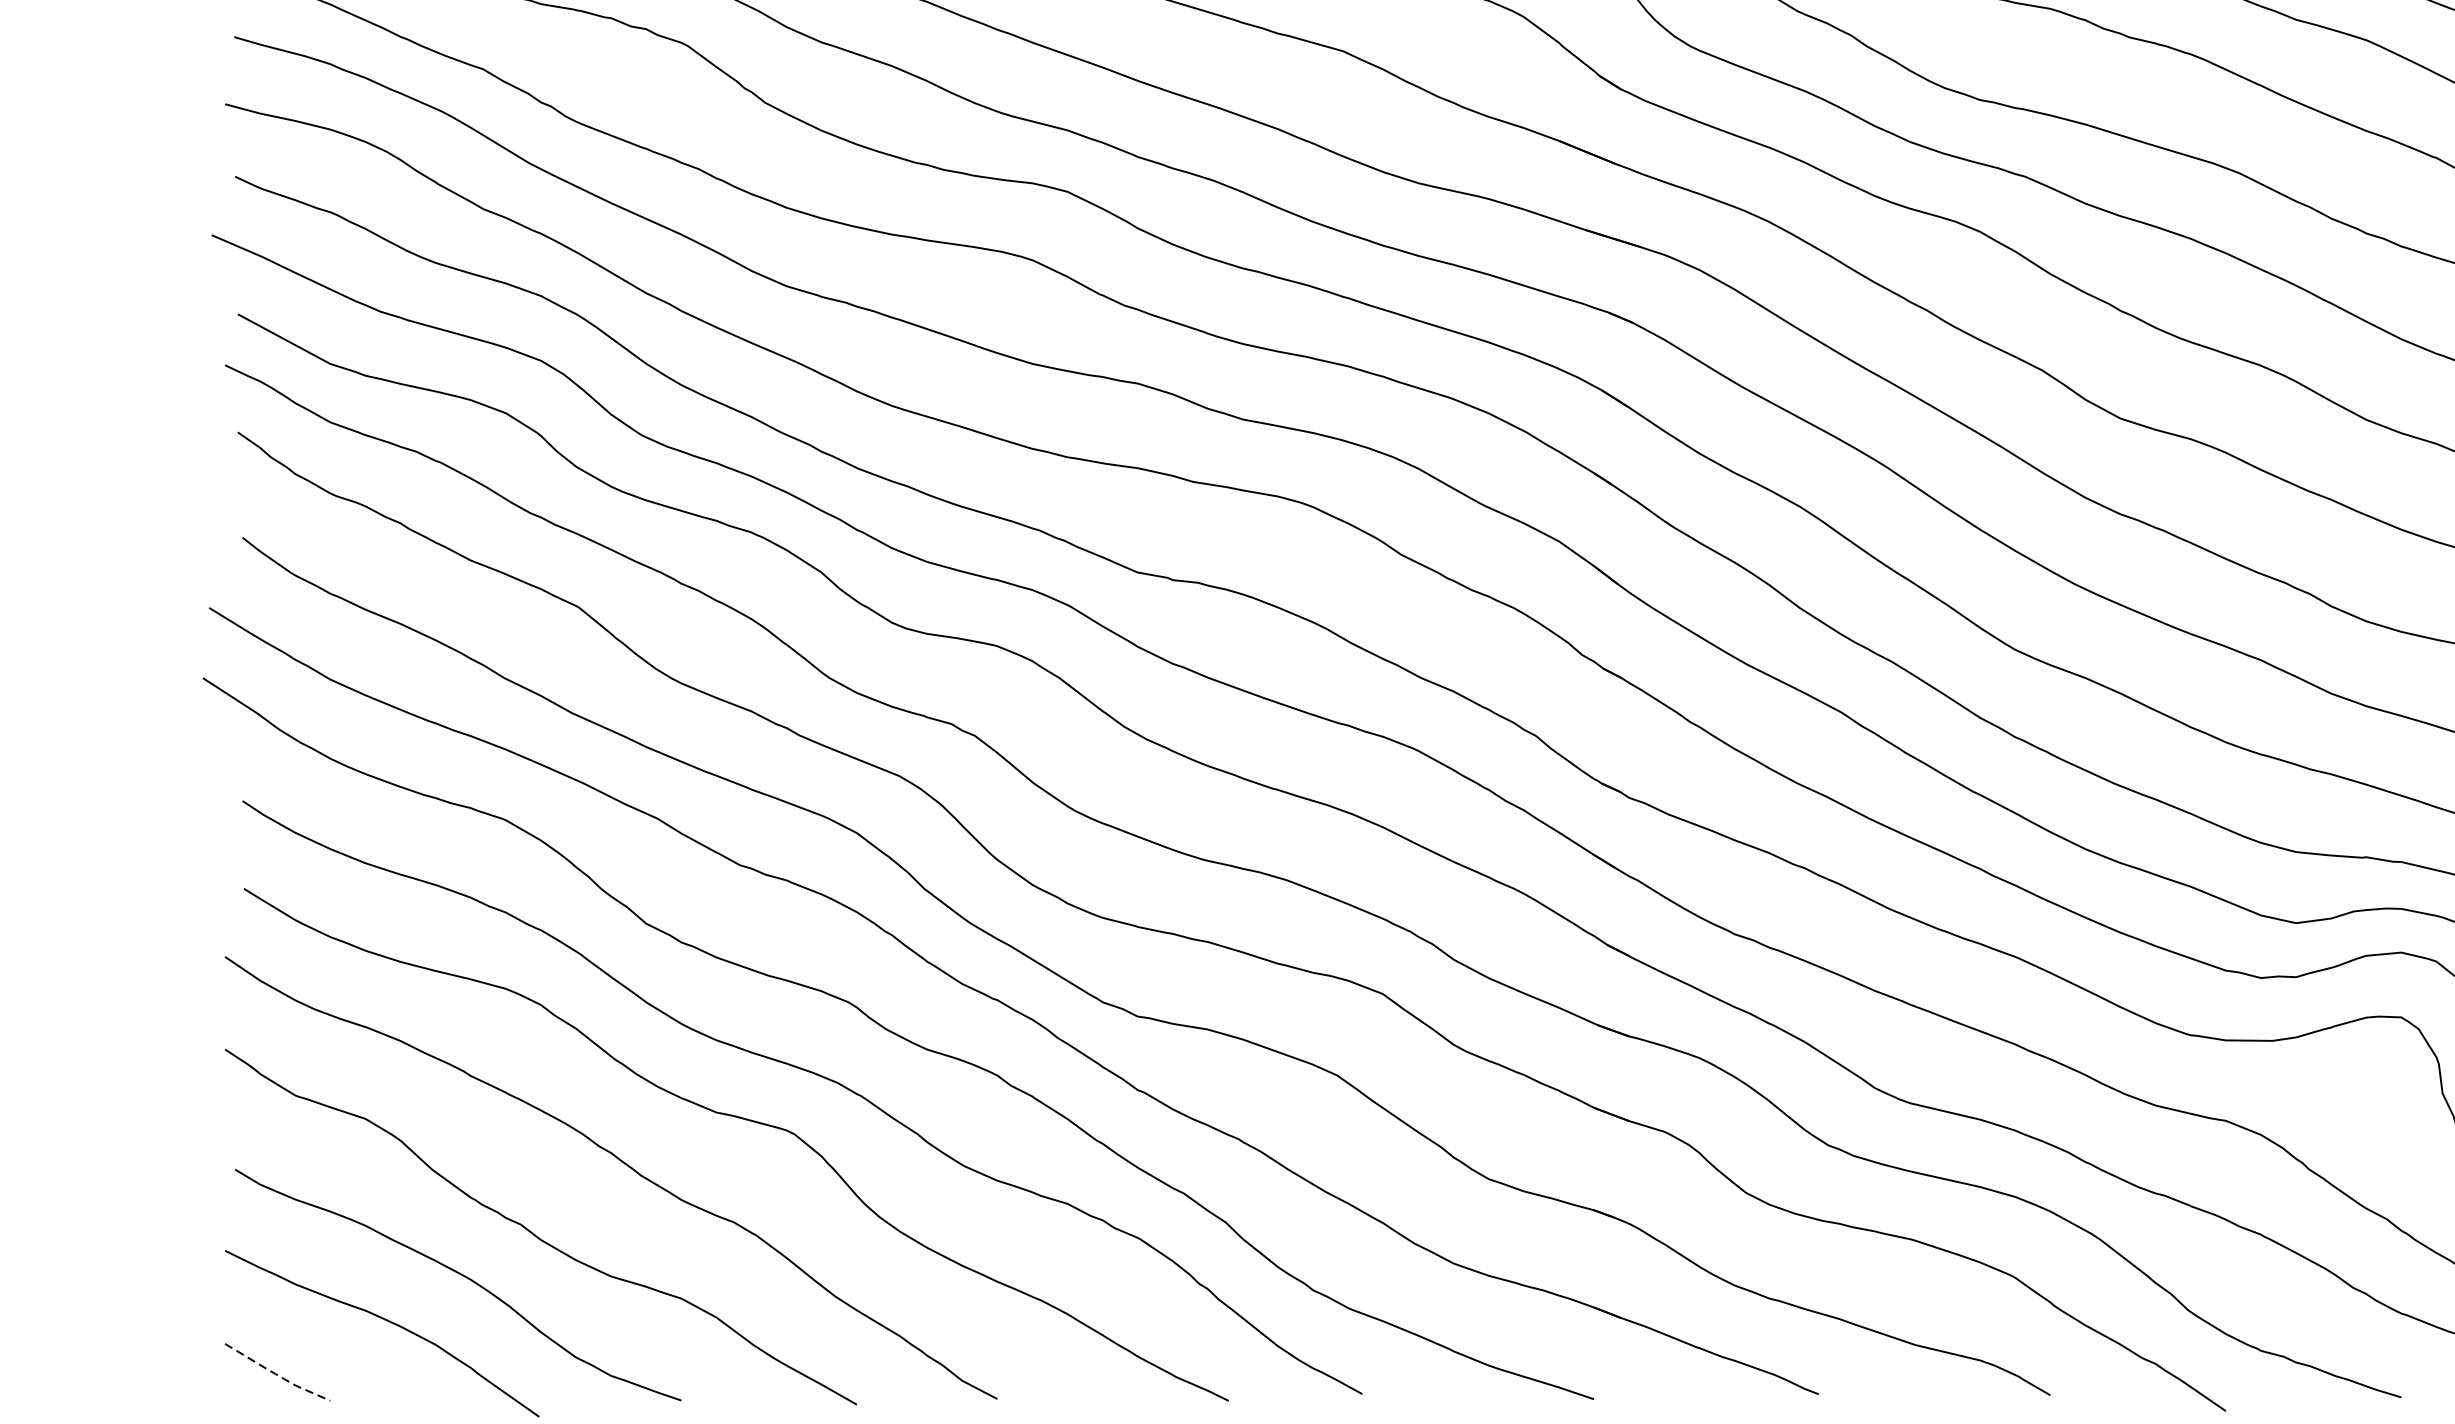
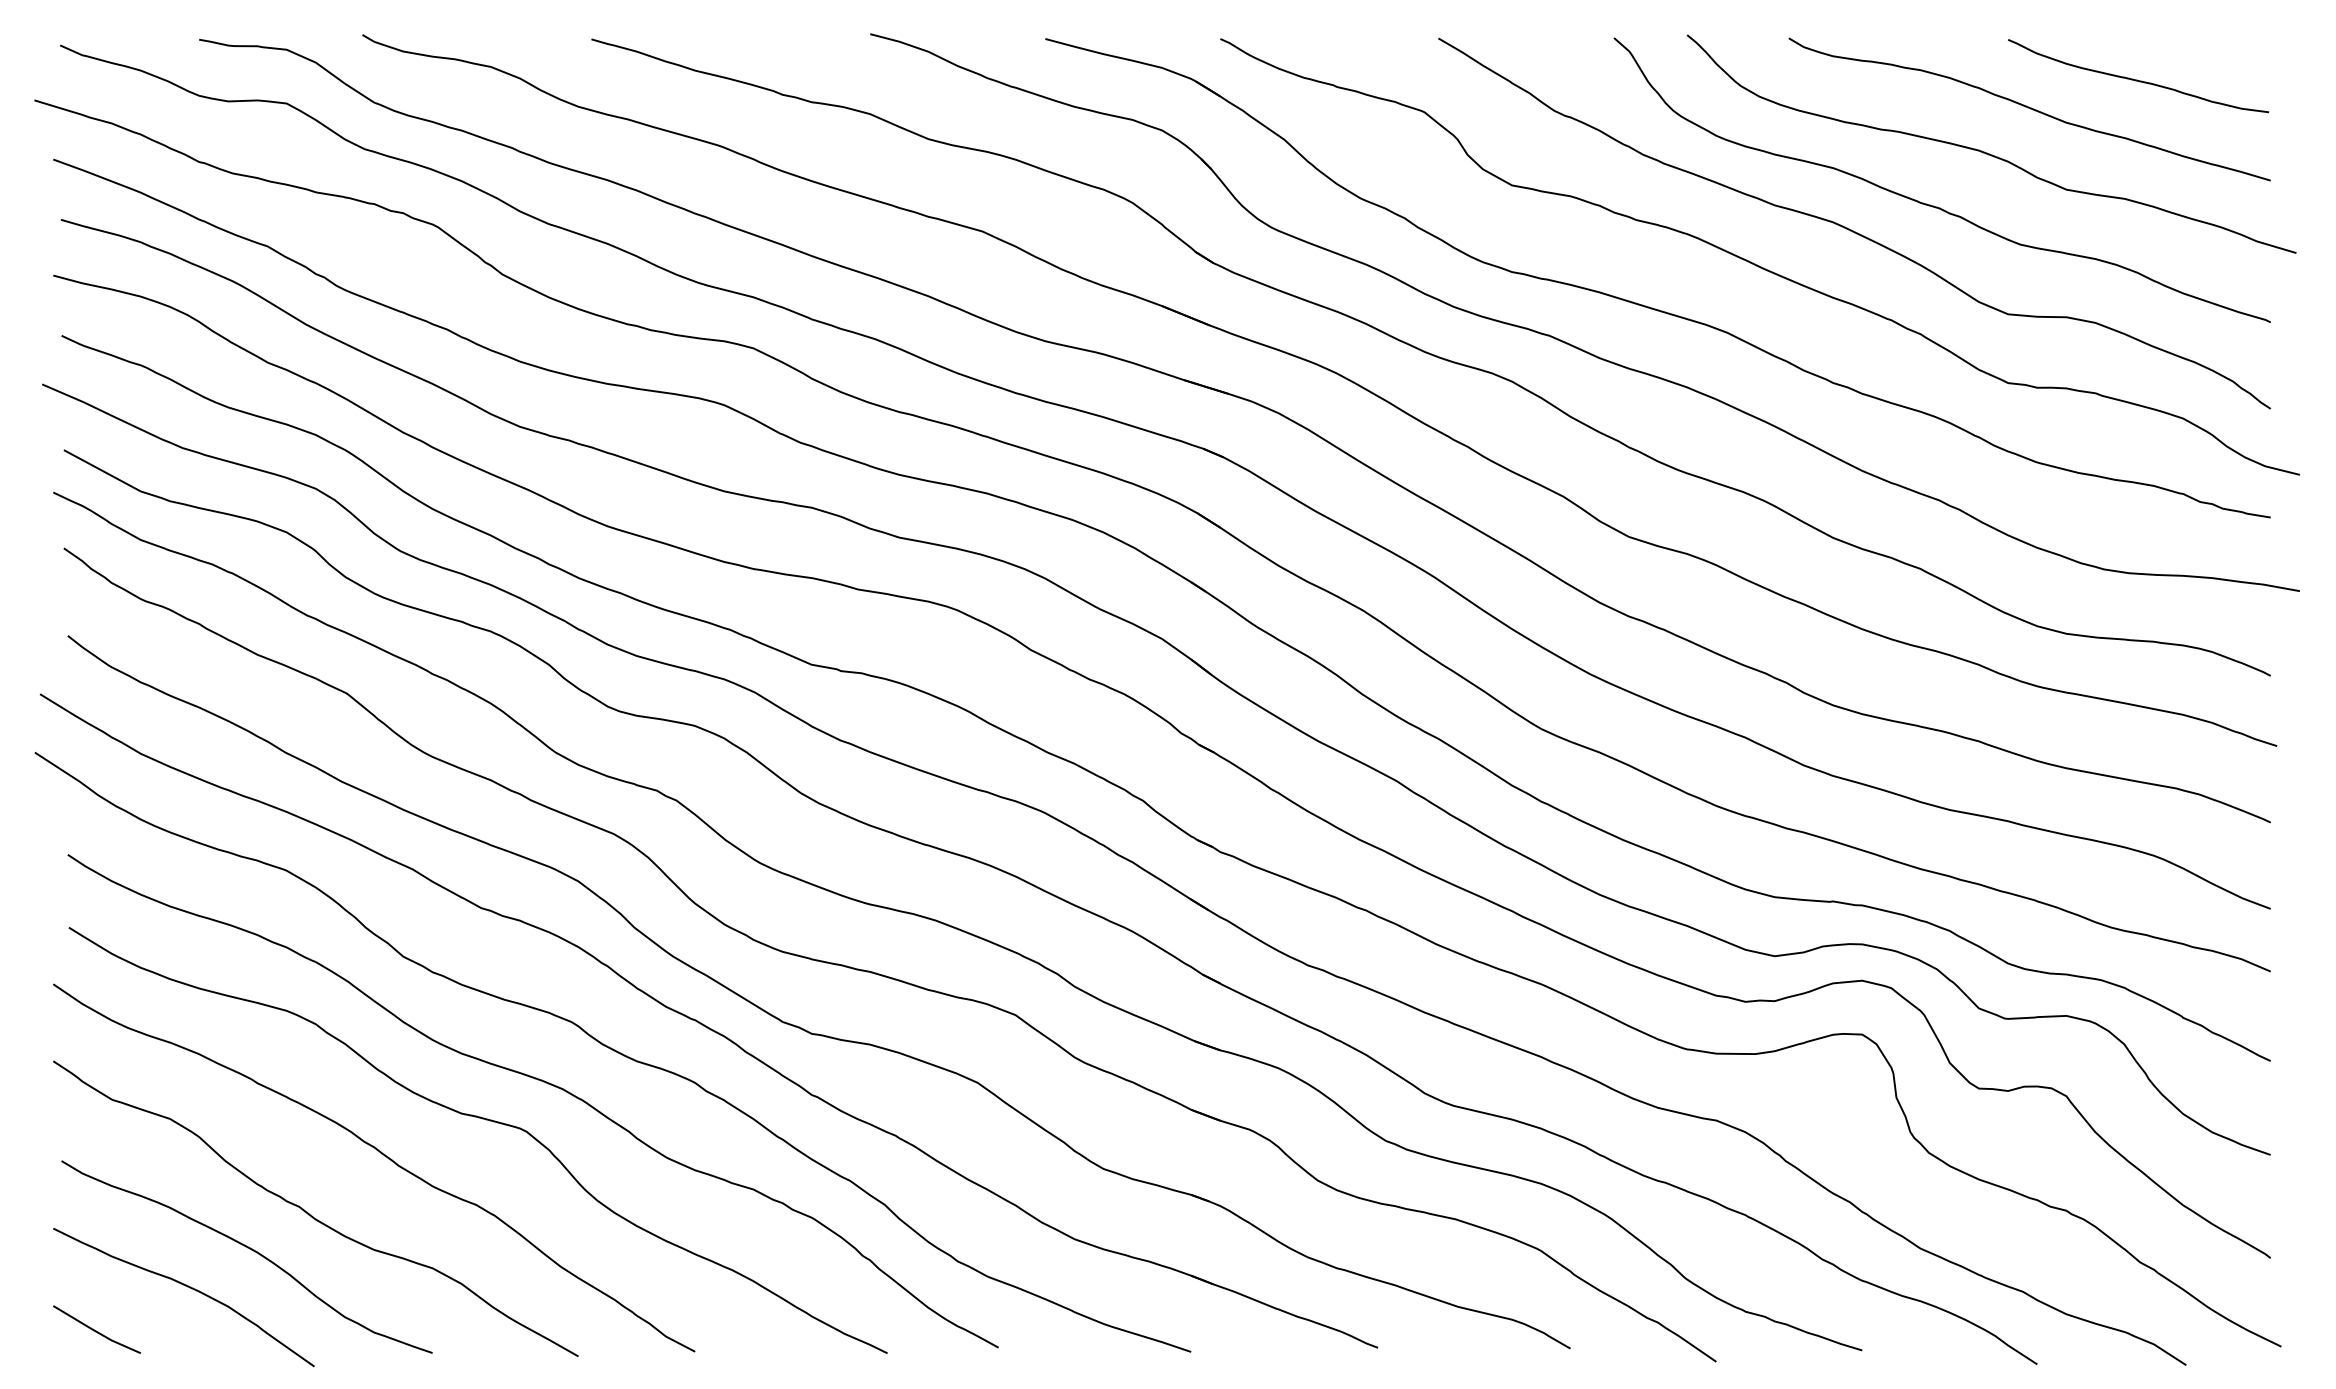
line: (277, 1374) -> (96, 1331), dashed -> solid

